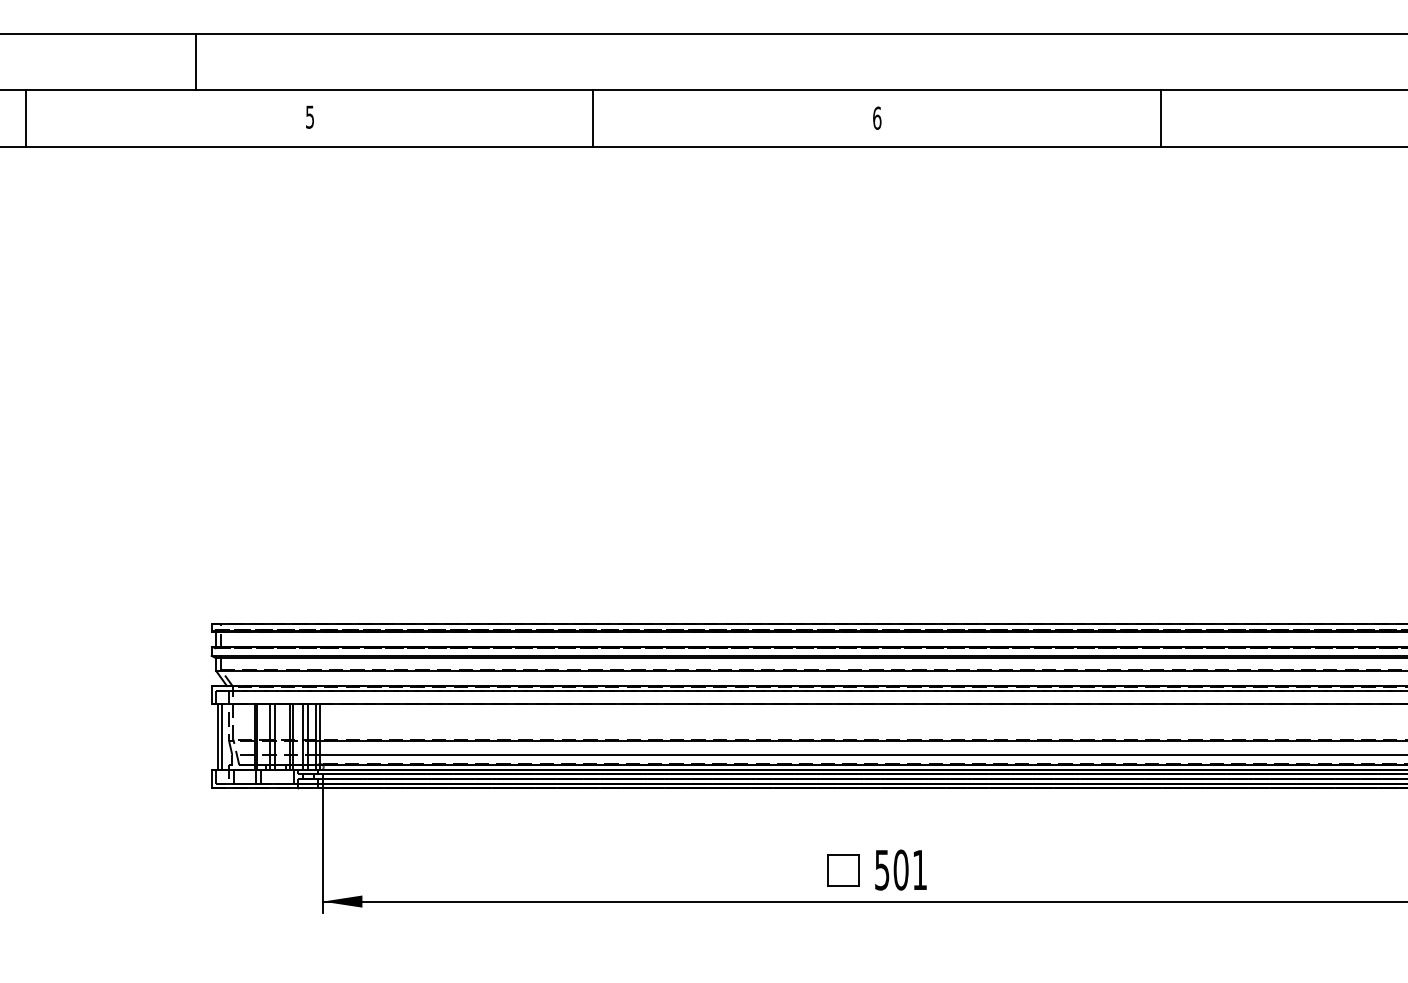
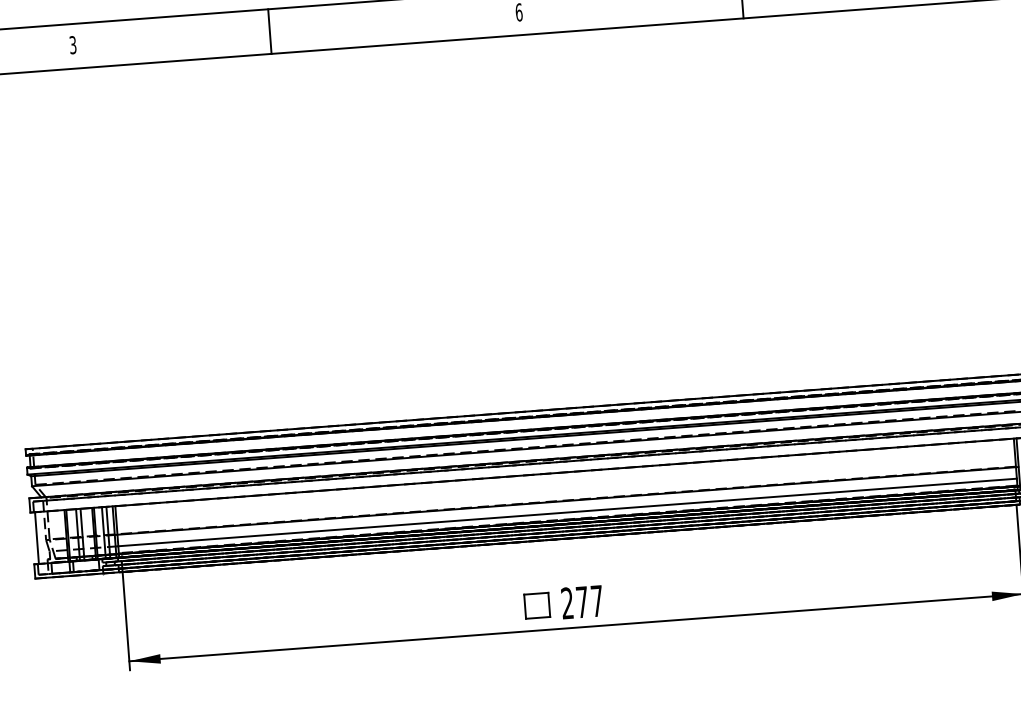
text: (310, 116) -> (73, 44), 5 -> 3
line: (593, 118) -> (270, 31), moved
line: (222, 736) -> (40, 537), removed
text: (900, 869) -> (581, 601), 501 -> 277

